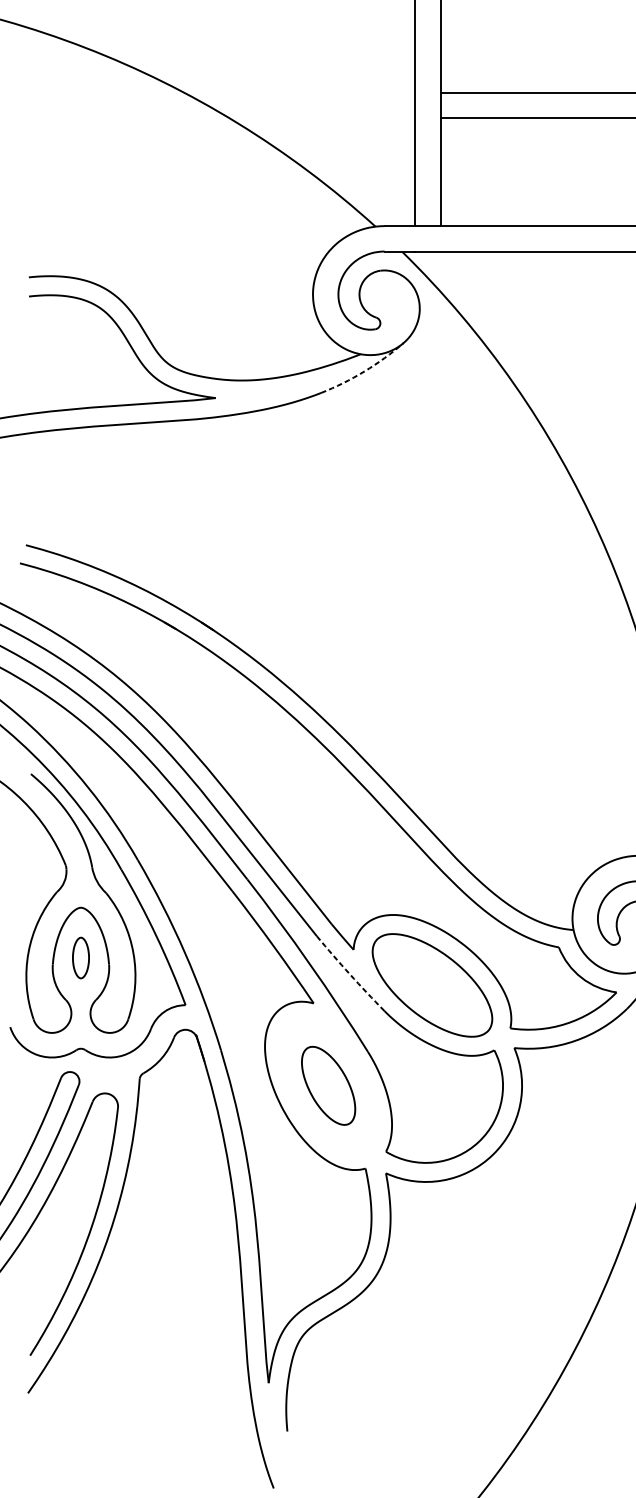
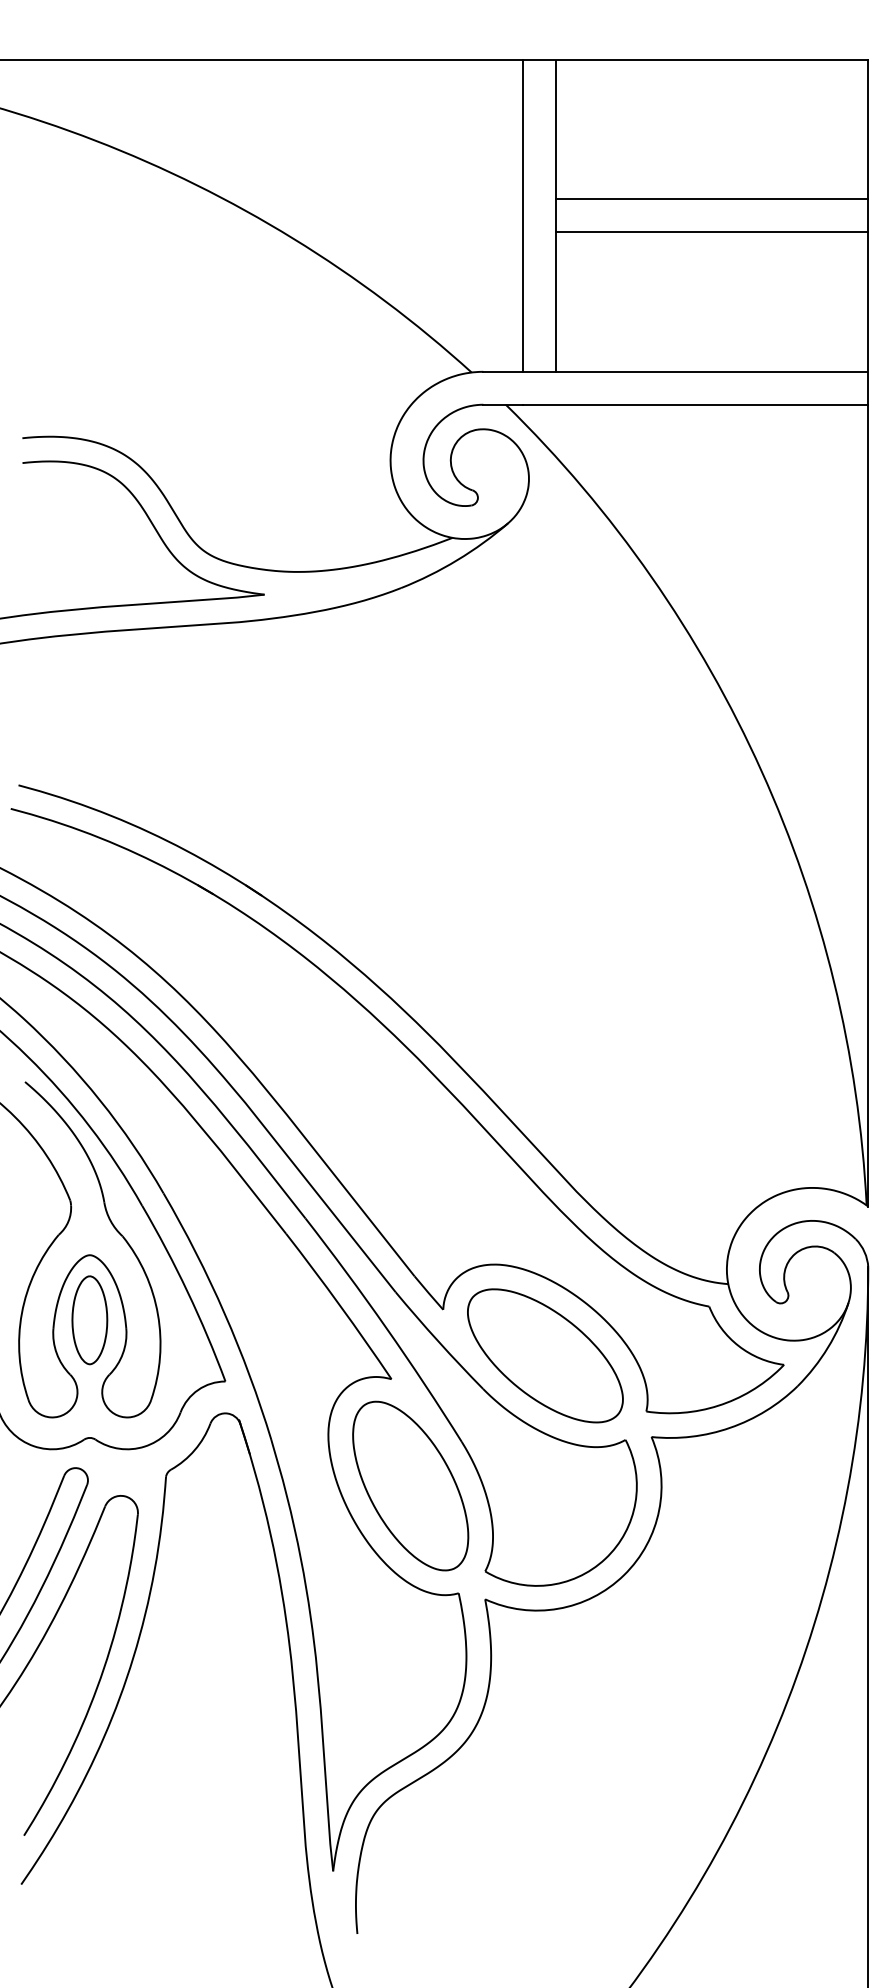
arc: (364, 371) -> (457, 560), dashed -> solid
part: (80, 958) -> (89, 1320), size x1.67
arc: (349, 974) -> (438, 1341), dashed -> solid
part: (328, 1085) -> (410, 1485), size x1.67

